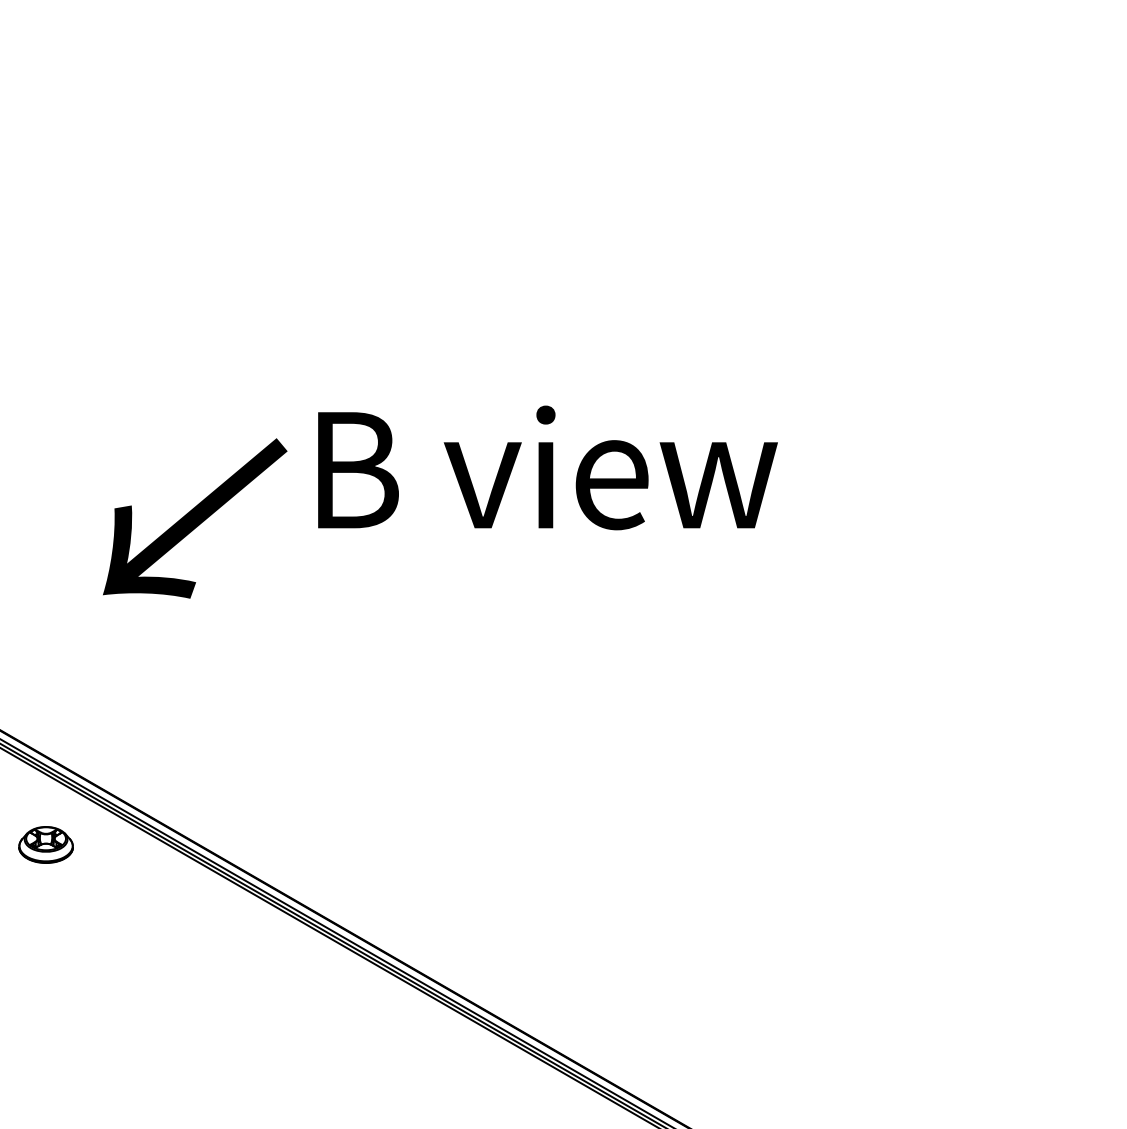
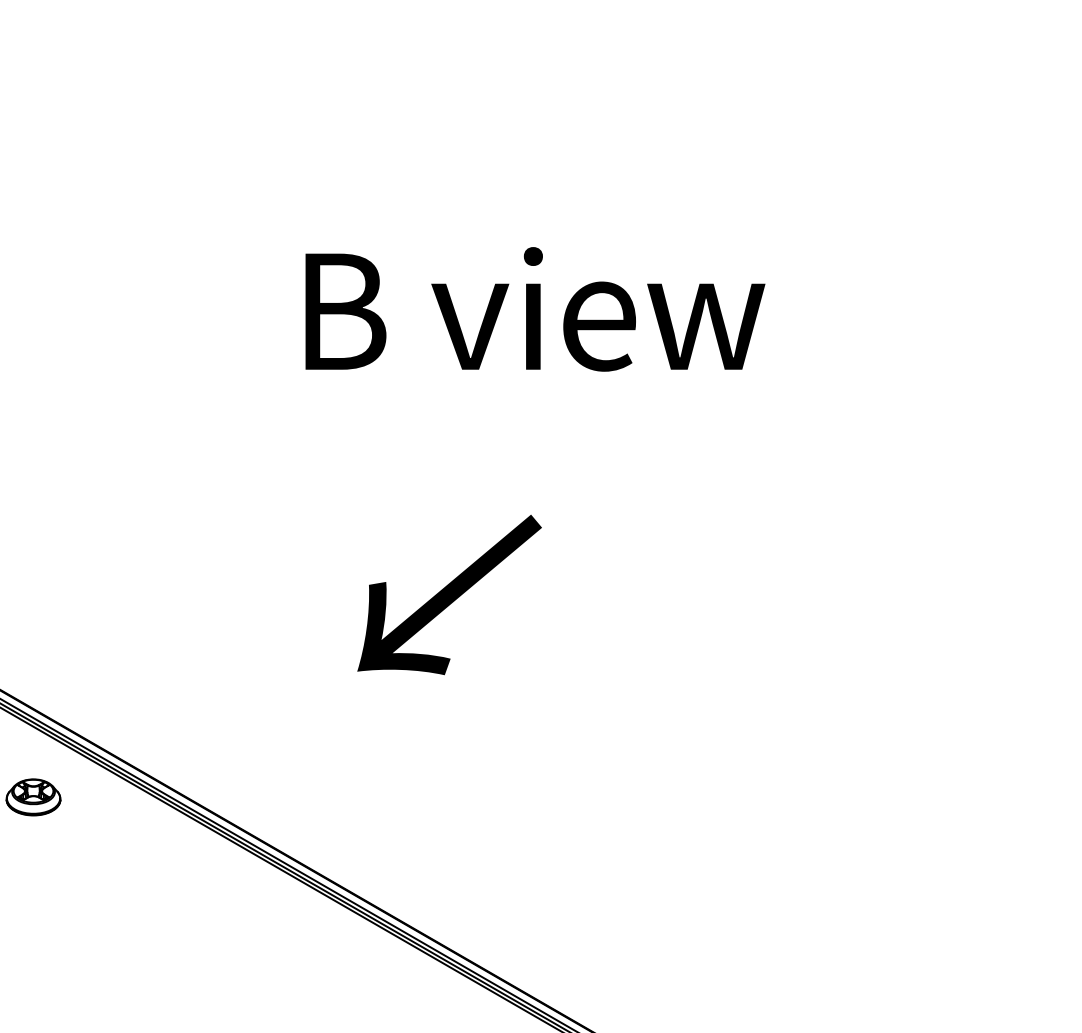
text: (547, 467) -> (534, 308), moved
text: (195, 518) -> (449, 594), moved

